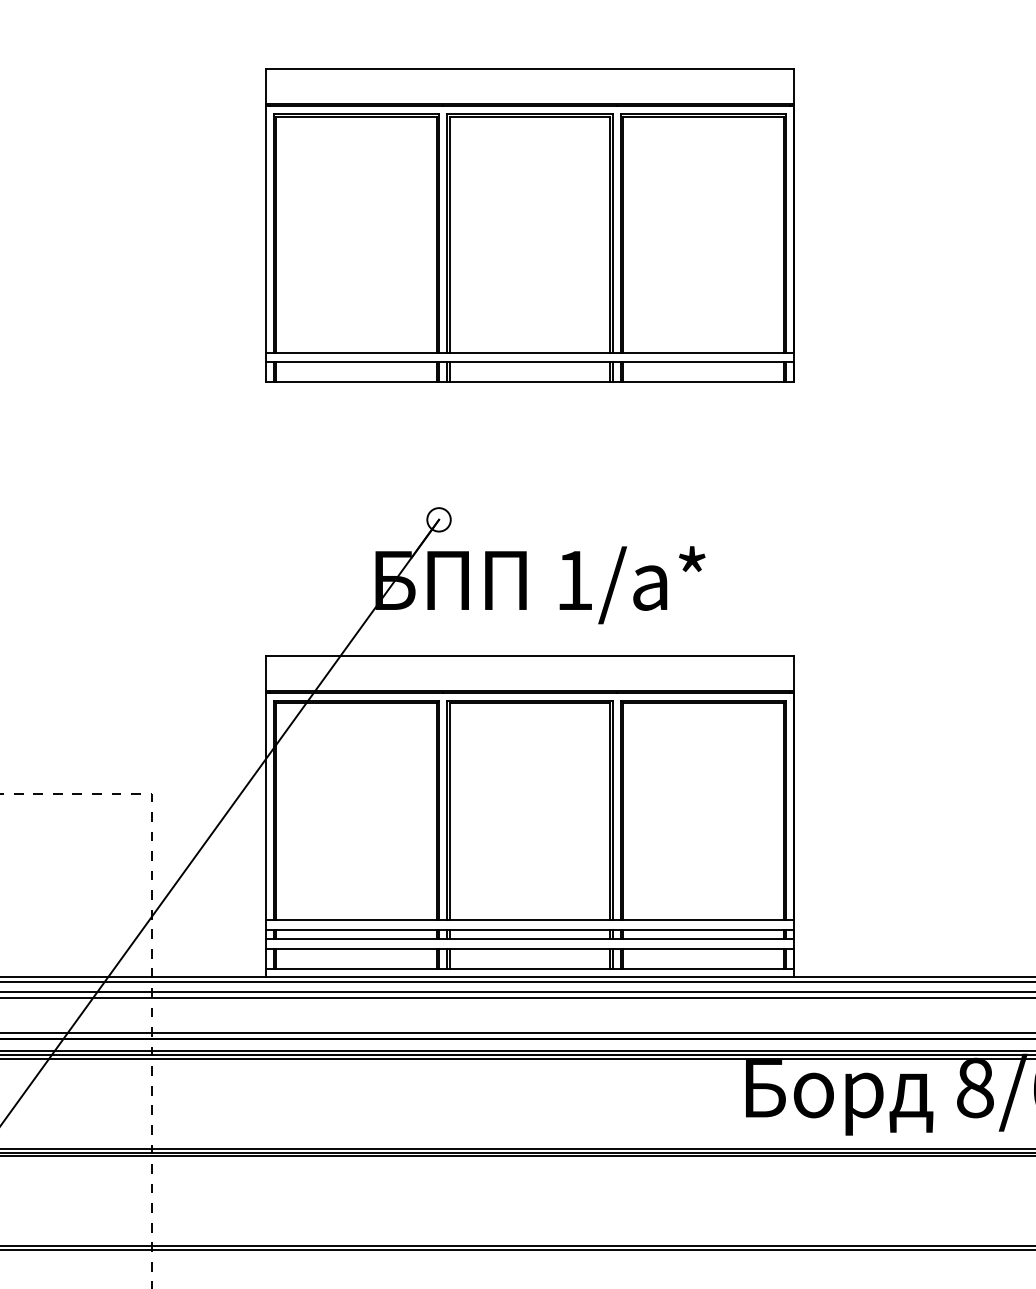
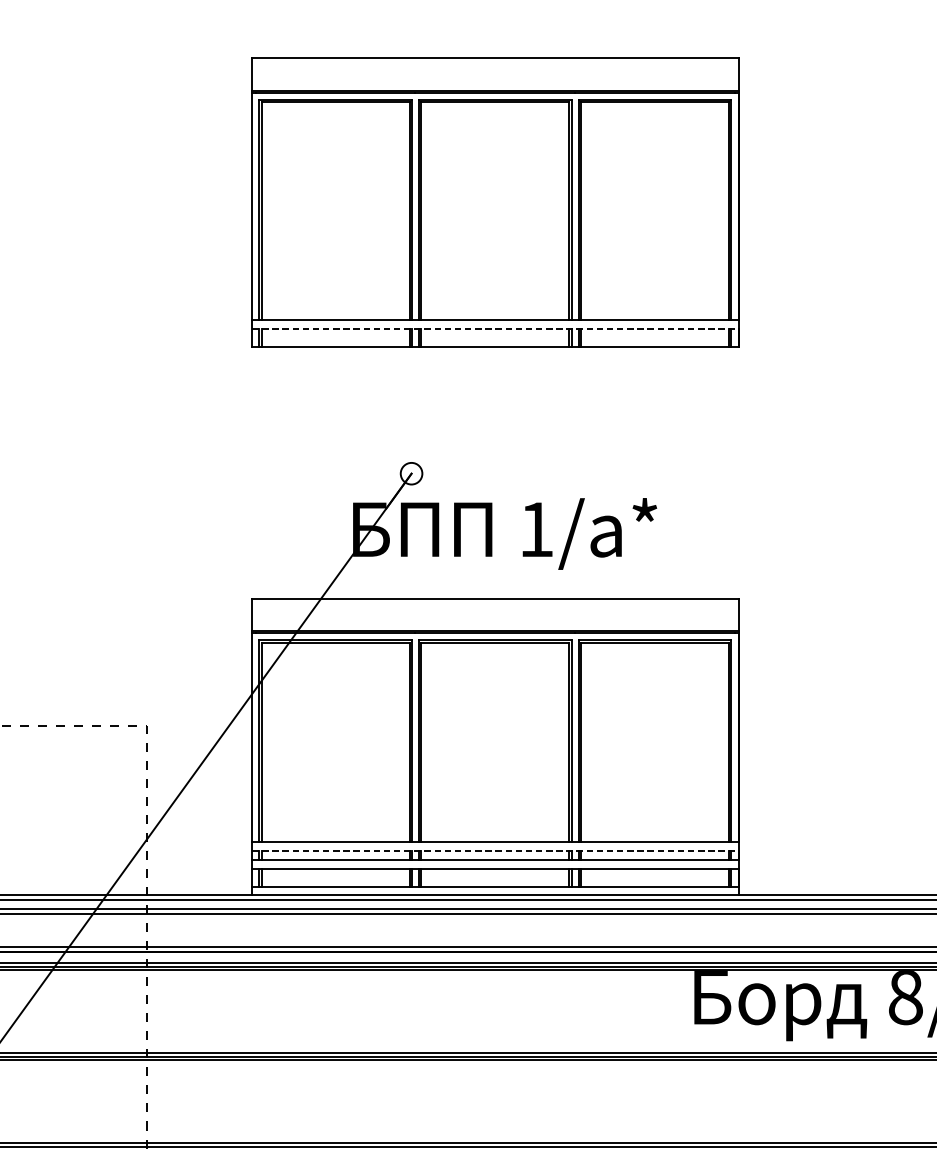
line: (530, 362) -> (495, 328), solid -> dashed
line: (530, 929) -> (495, 851), solid -> dashed

